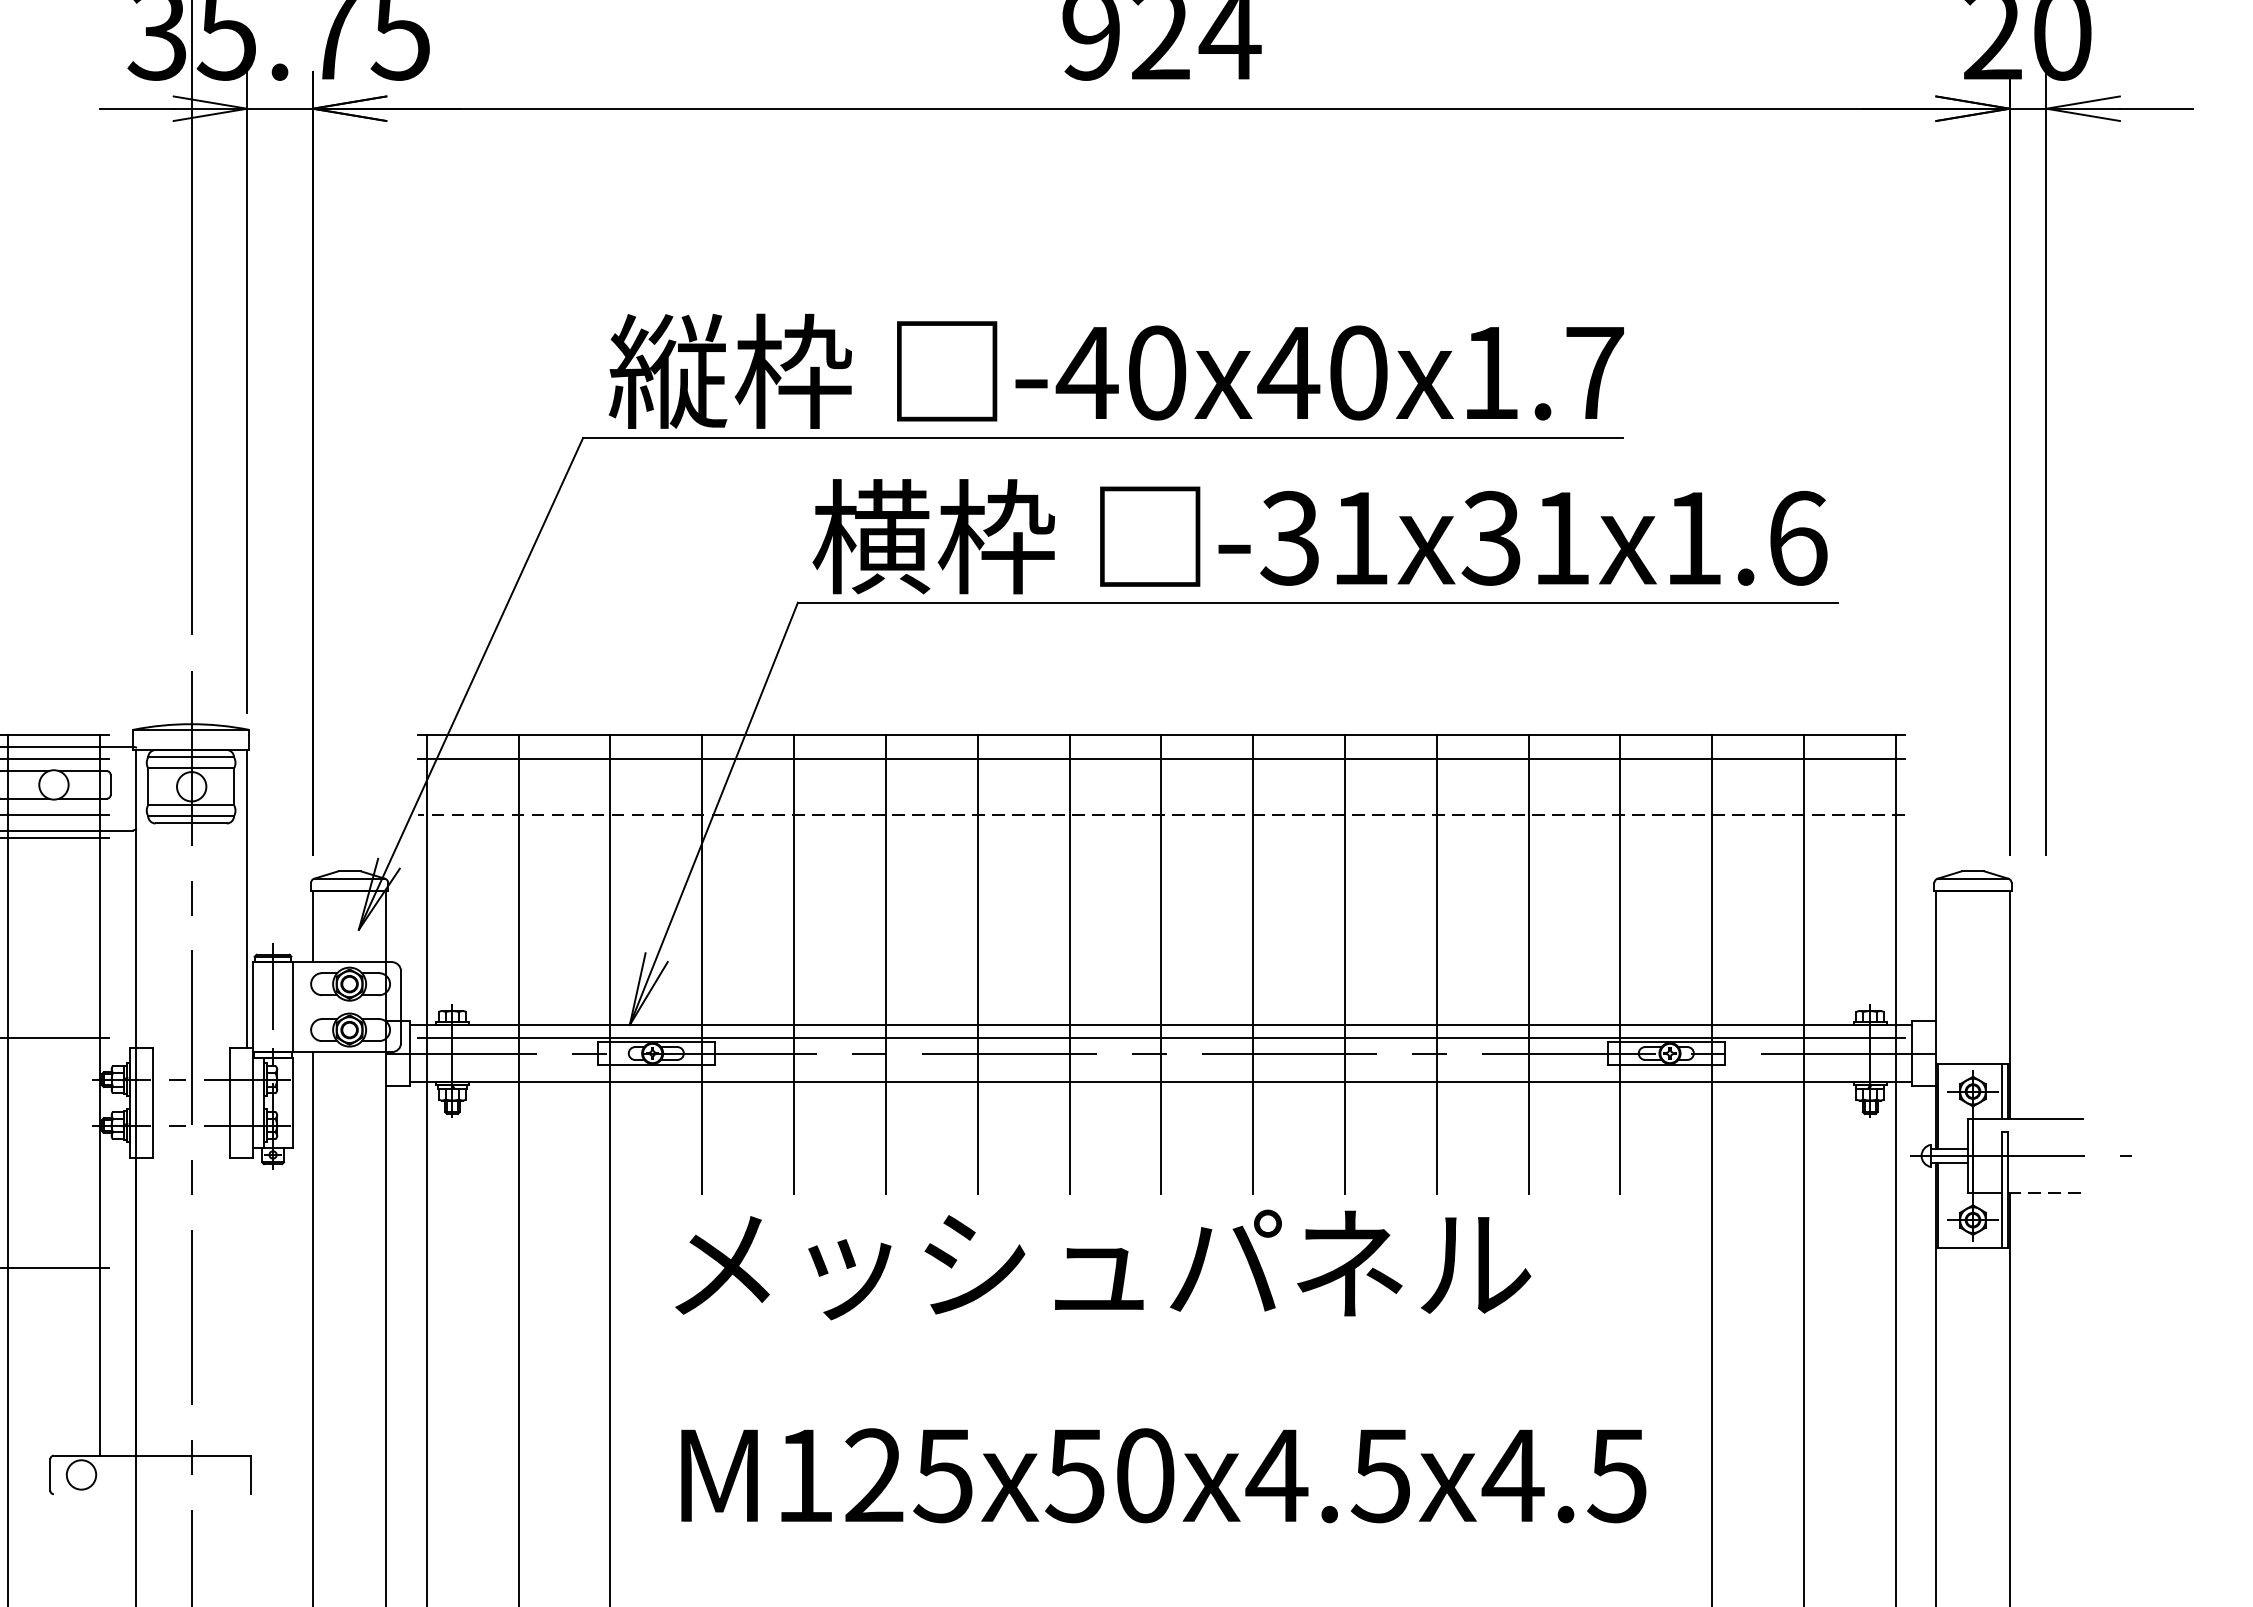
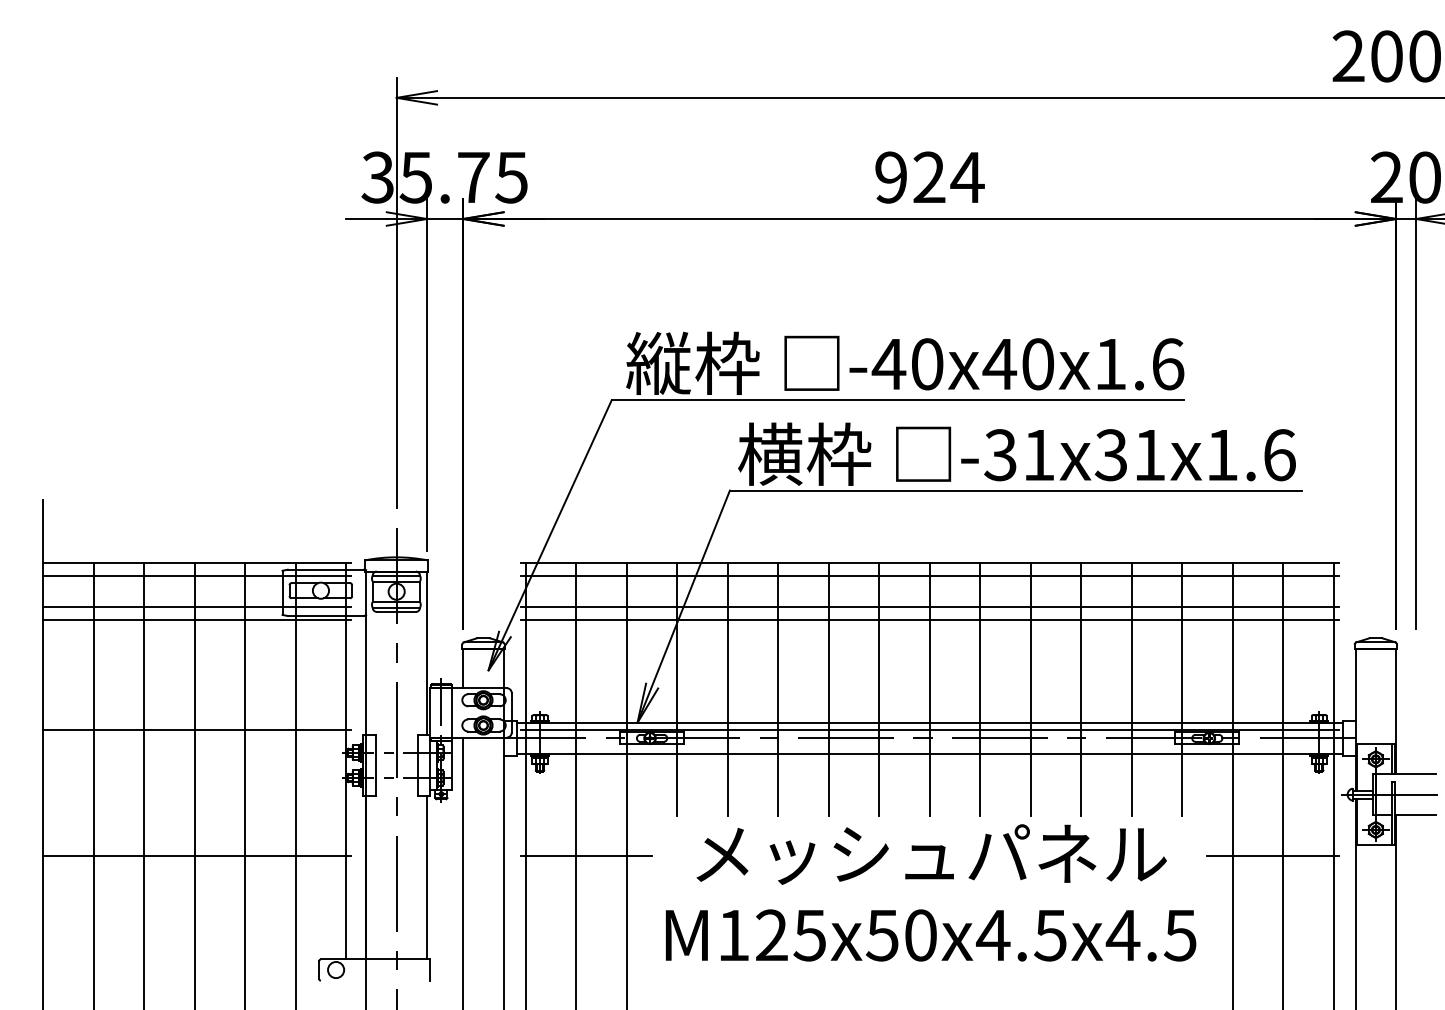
text: (1595, 373) -> (1168, 364), -40x40x1.7 -> -40x40x1.6
line: (1160, 815) -> (929, 607), dashed -> solid
line: (1160, 839) -> (929, 620), added
line: (2045, 1191) -> (1415, 814), dashed -> solid
text: (1102, 1264) -> (931, 854), moved
line: (535, 1268) -> (585, 856), added
line: (1784, 1268) -> (1272, 856), added
line: (247, 1306) -> (427, 877), added
text: (1164, 1475) -> (931, 935), moved

